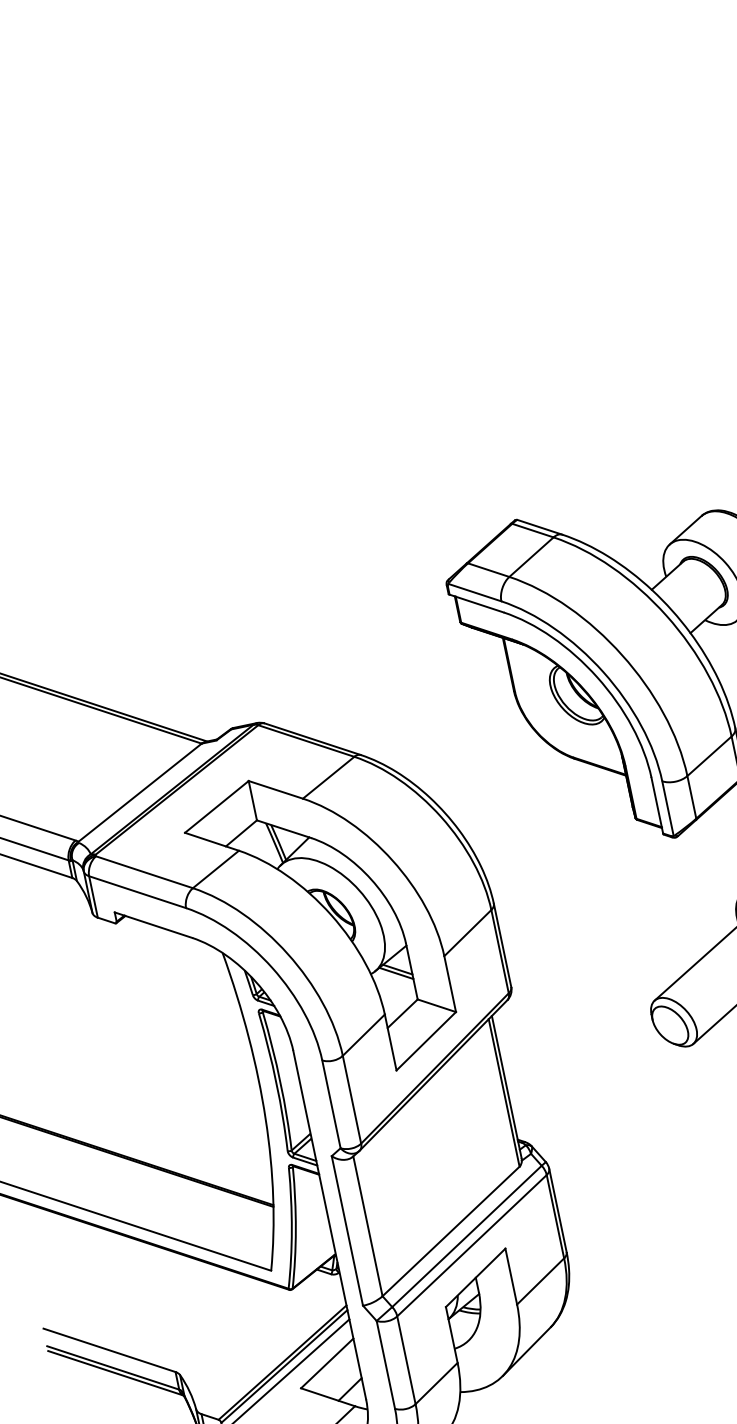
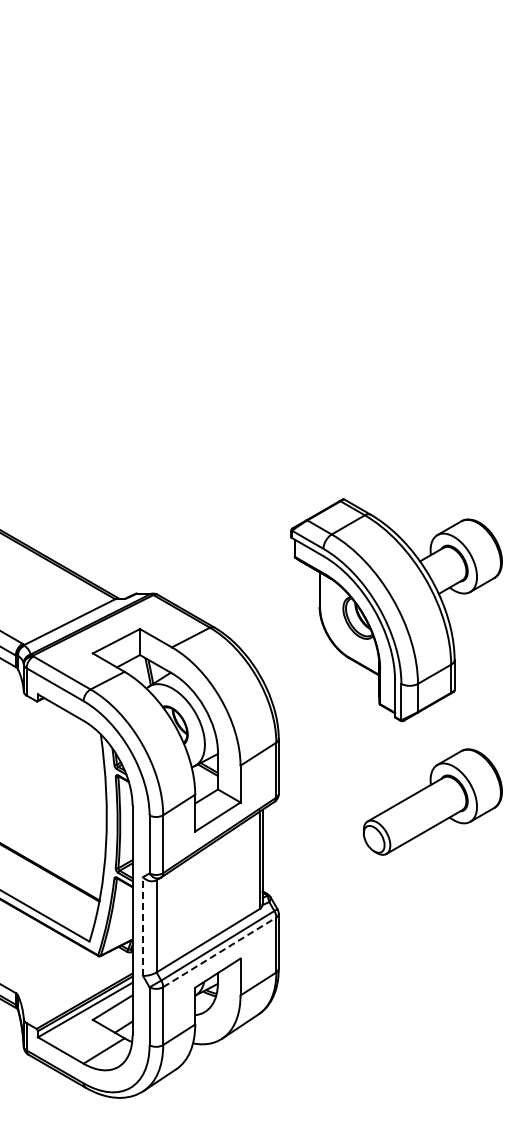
line: (346, 1231) -> (142, 926), solid -> dashed
line: (473, 1245) -> (220, 952), solid -> dashed

